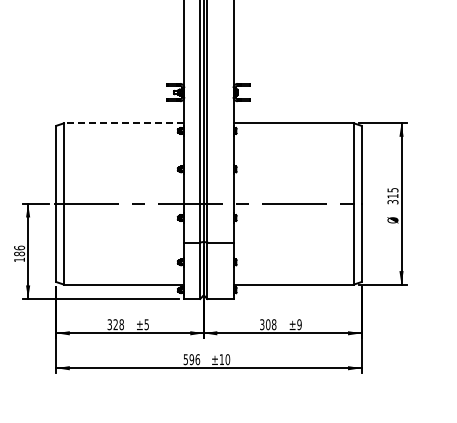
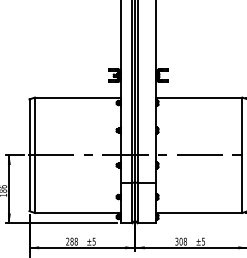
line: (123, 123) -> (77, 97), dashed -> solid
text: (112, 324) -> (69, 241), 328 -> 288
text: (299, 324) -> (203, 241), ±9 -> ±5

